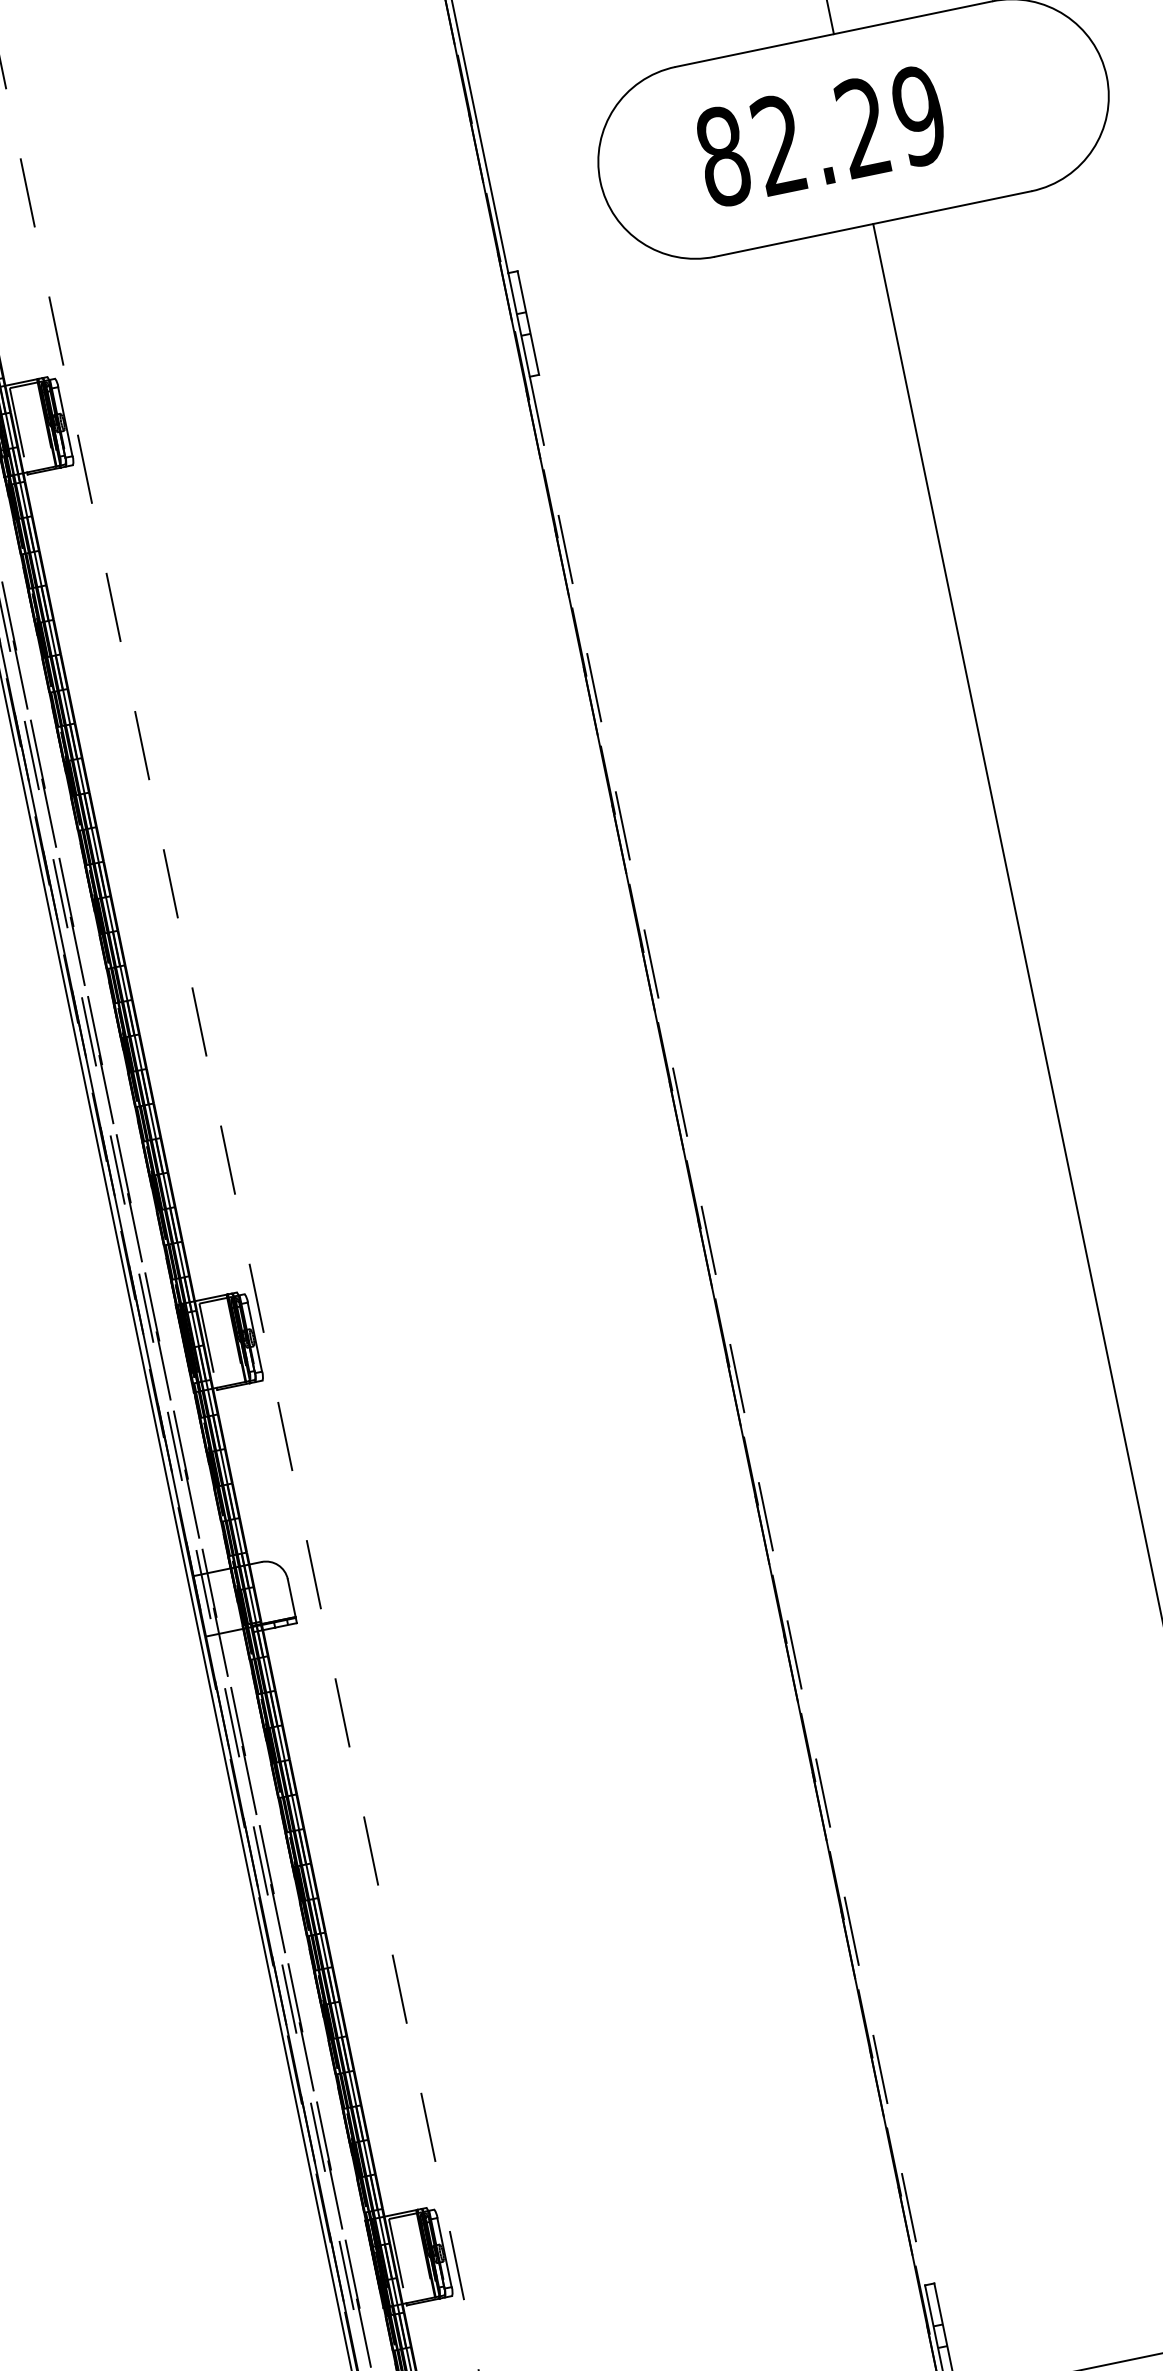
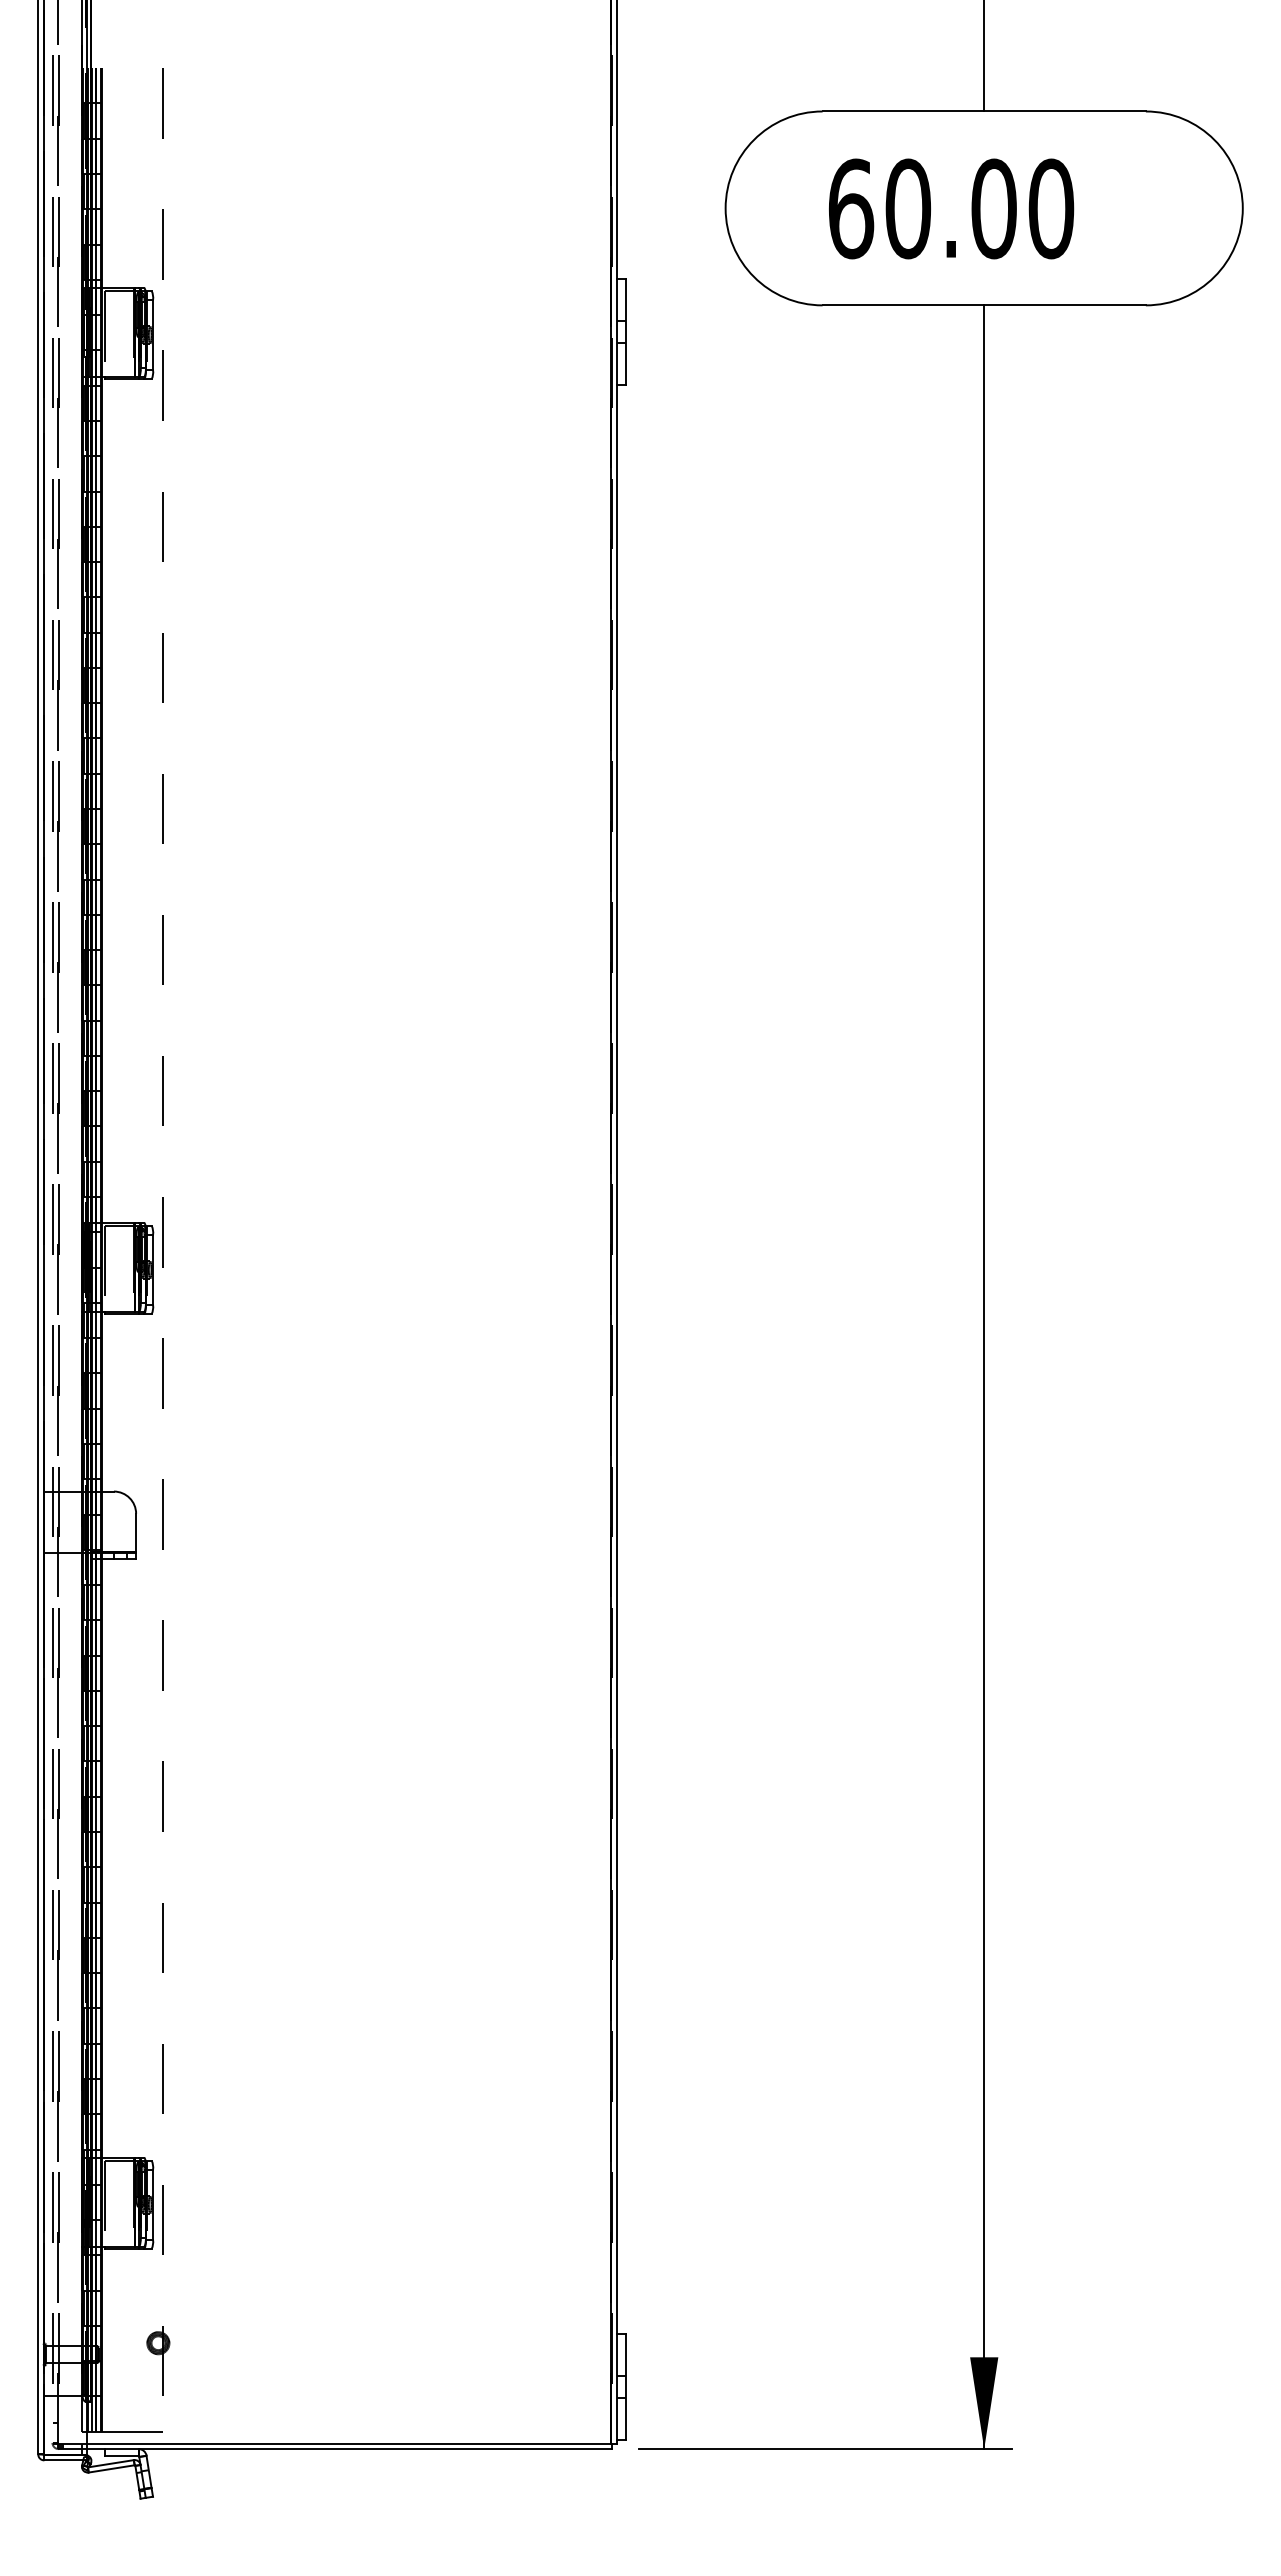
text: (821, 135) -> (951, 208), 82.29 -> 60.00
line: (726, 1330) -> (616, 1359), dashed -> solid

